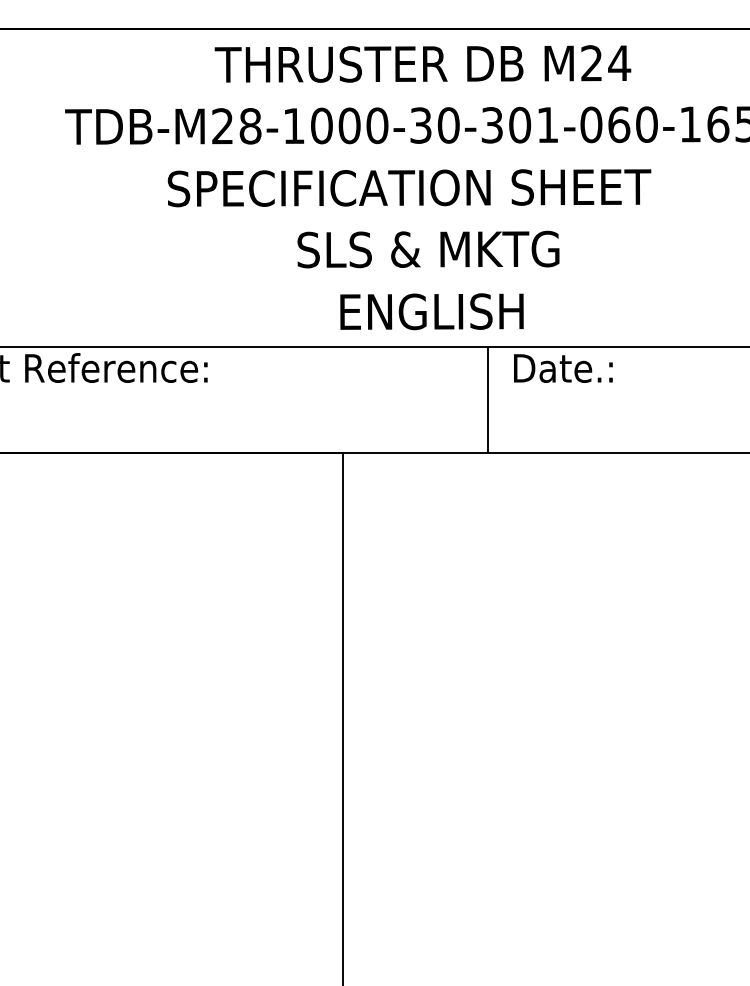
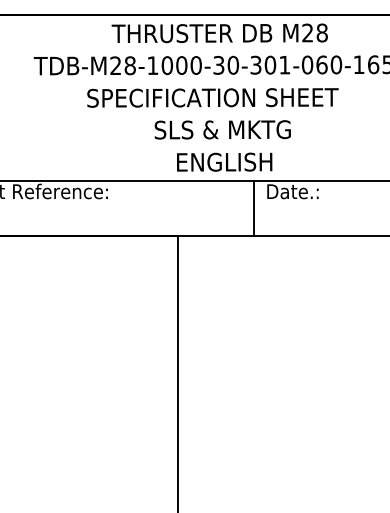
text: (620, 62) -> (322, 32), M24 -> M28

